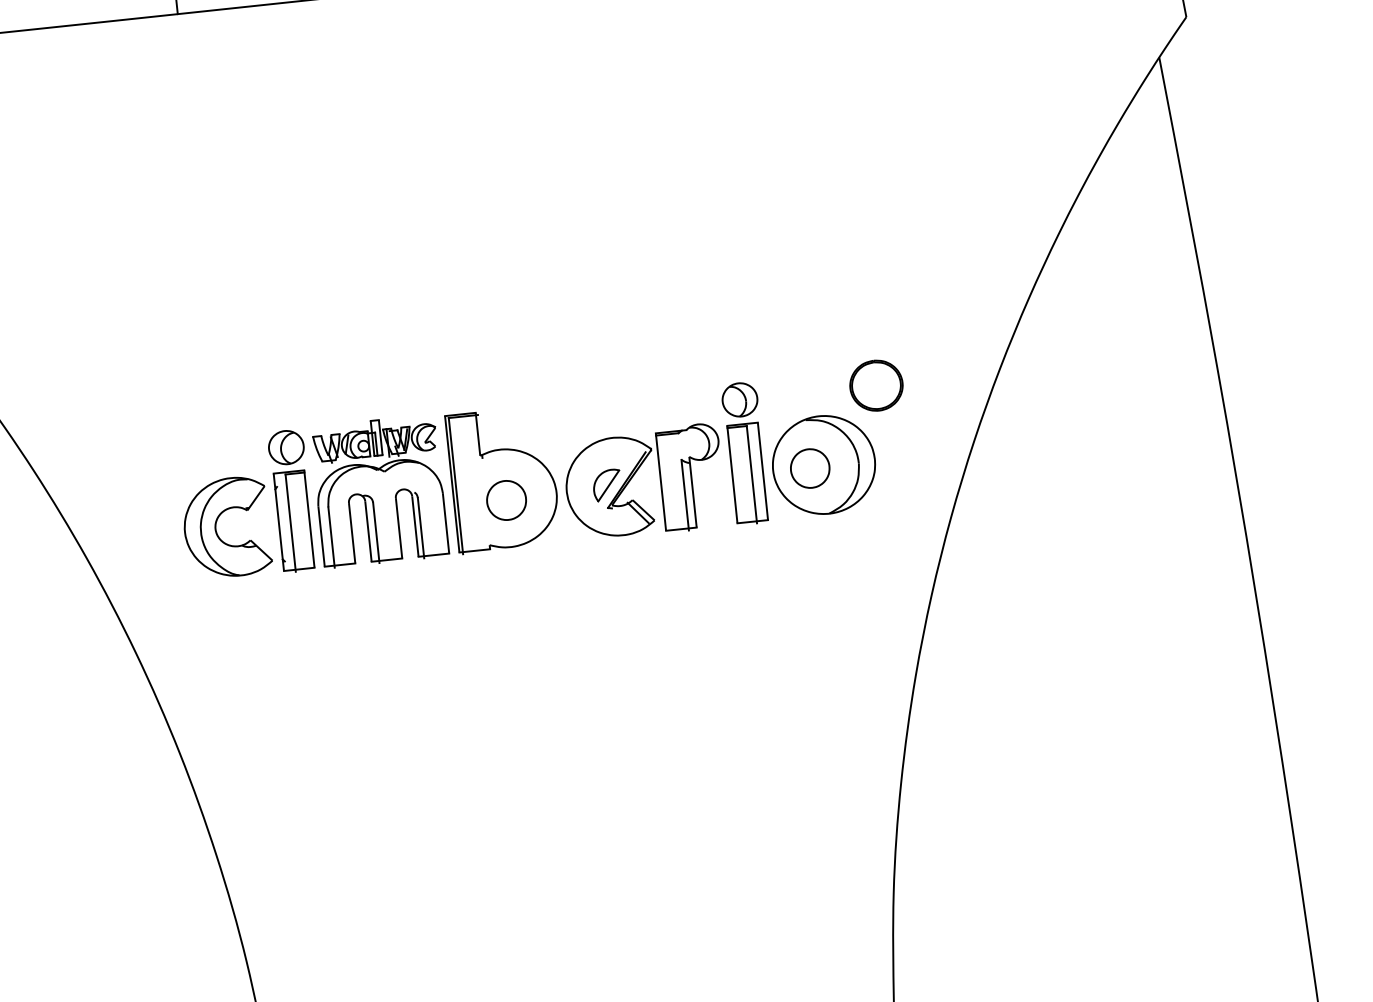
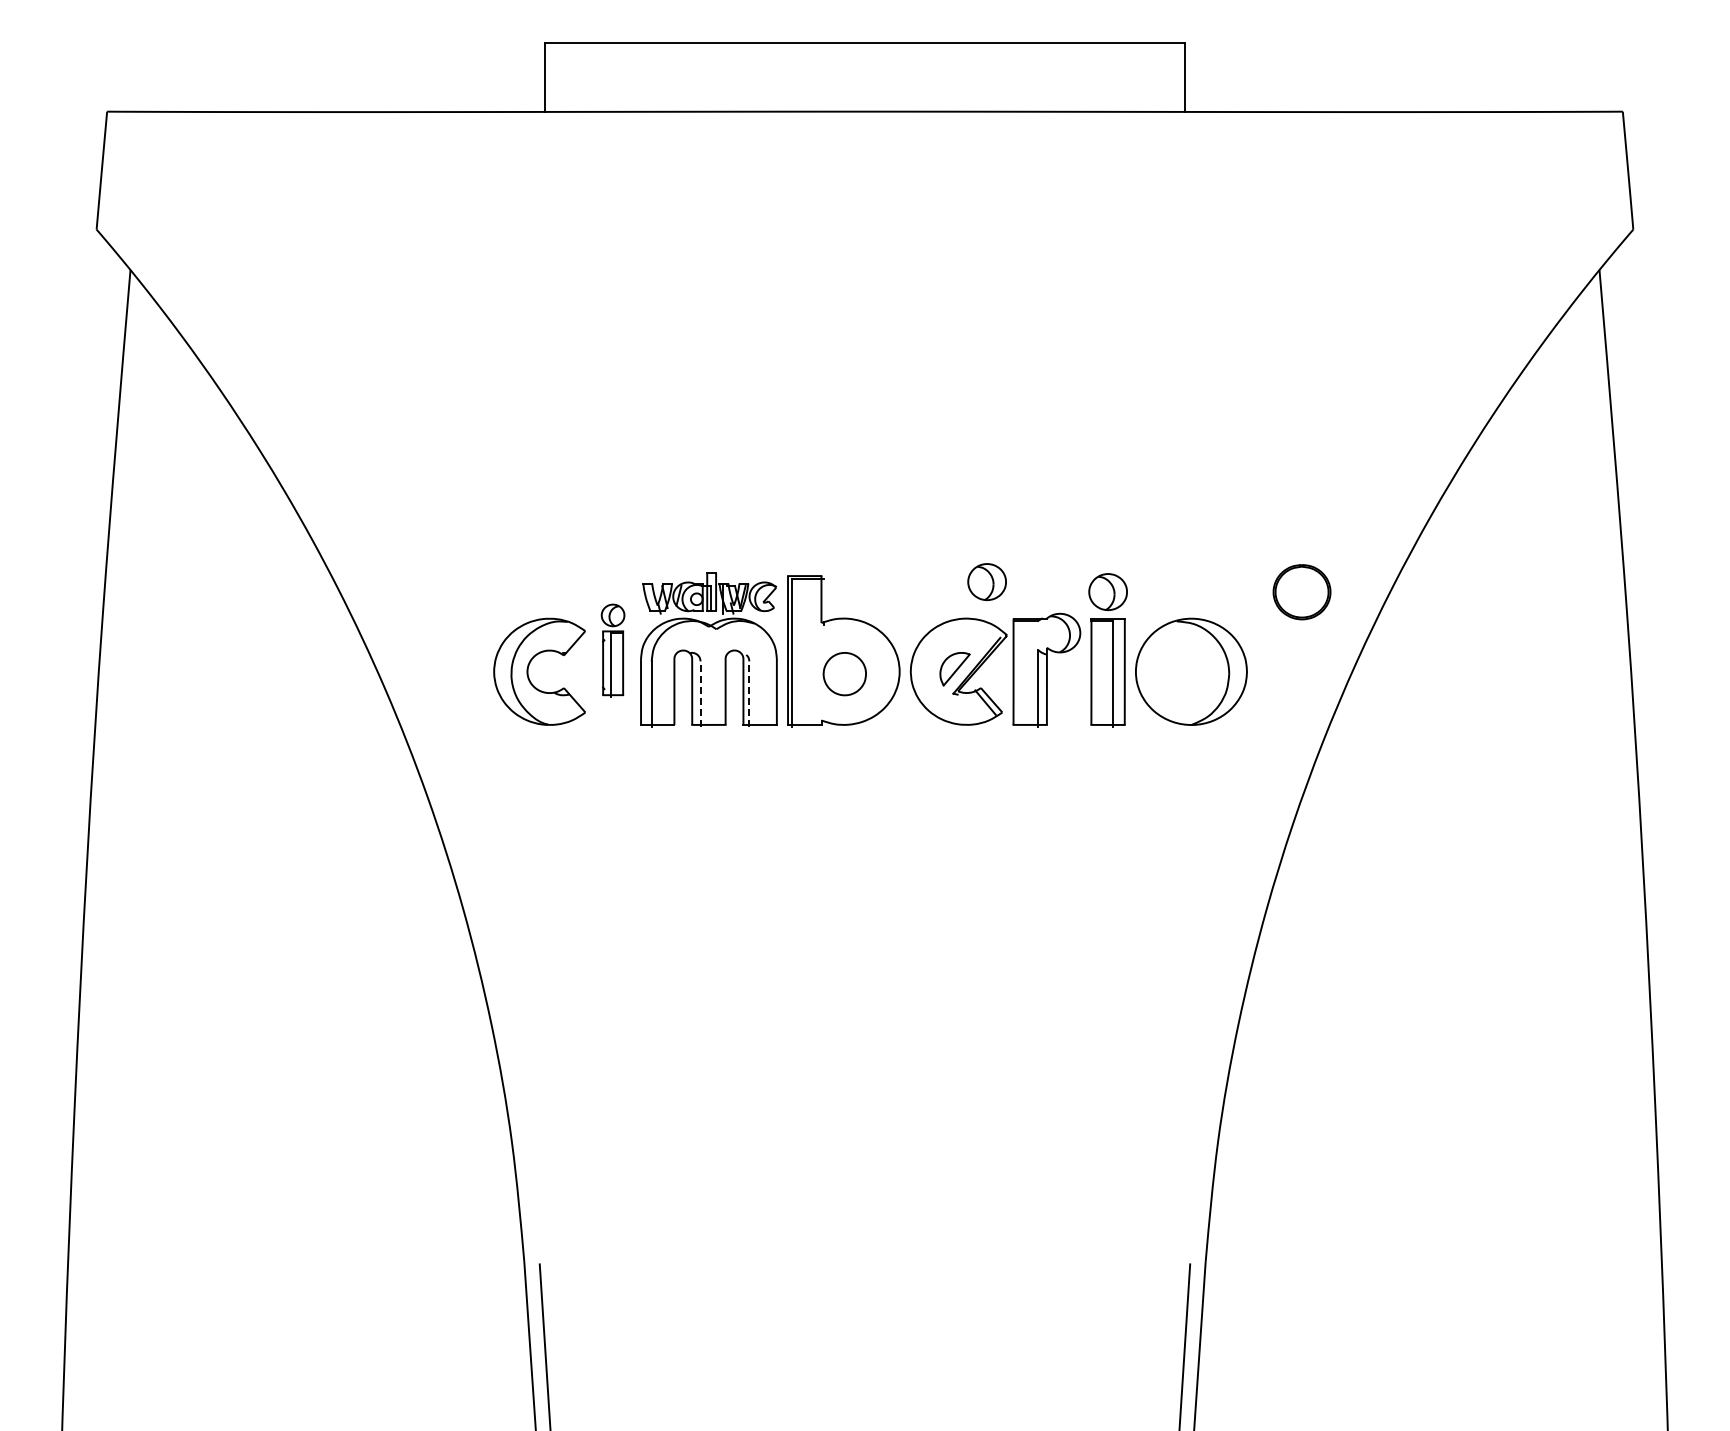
part: (876, 386) -> (1301, 592), moved
part: (627, 401) -> (986, 581), added
part: (810, 467) -> (1176, 673), removed
part: (291, 501) -> (612, 650), size x0.6
line: (421, 528) -> (749, 694), solid -> dashed
line: (376, 533) -> (700, 694), solid -> dashed

